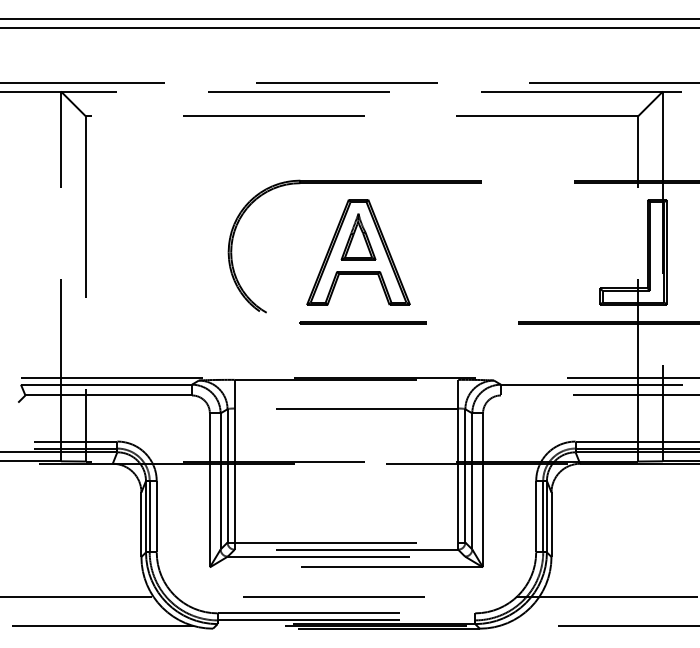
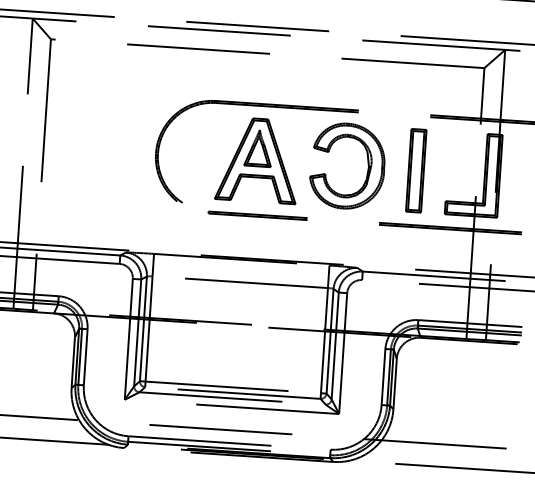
part: (560, 252) -> (416, 170), added
part: (498, 253) -> (367, 168), added

